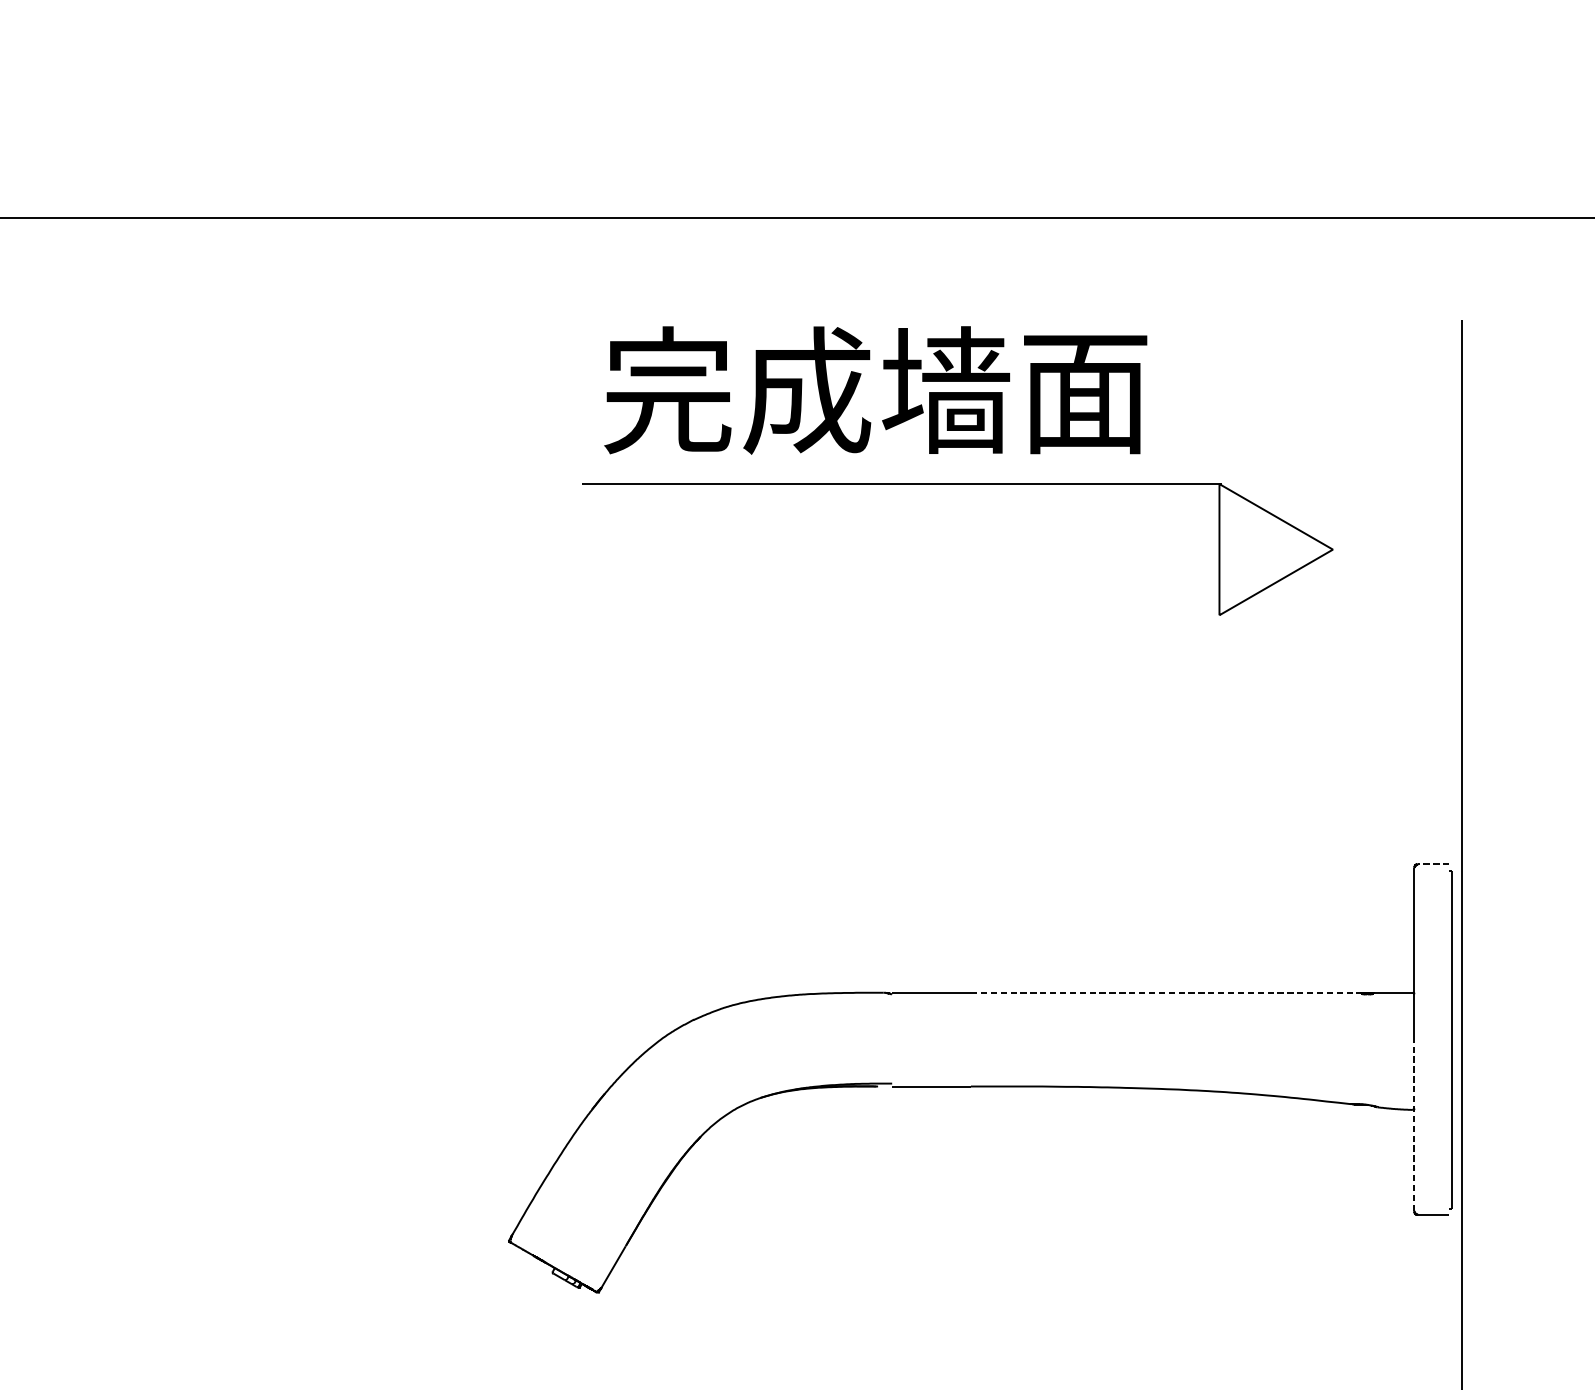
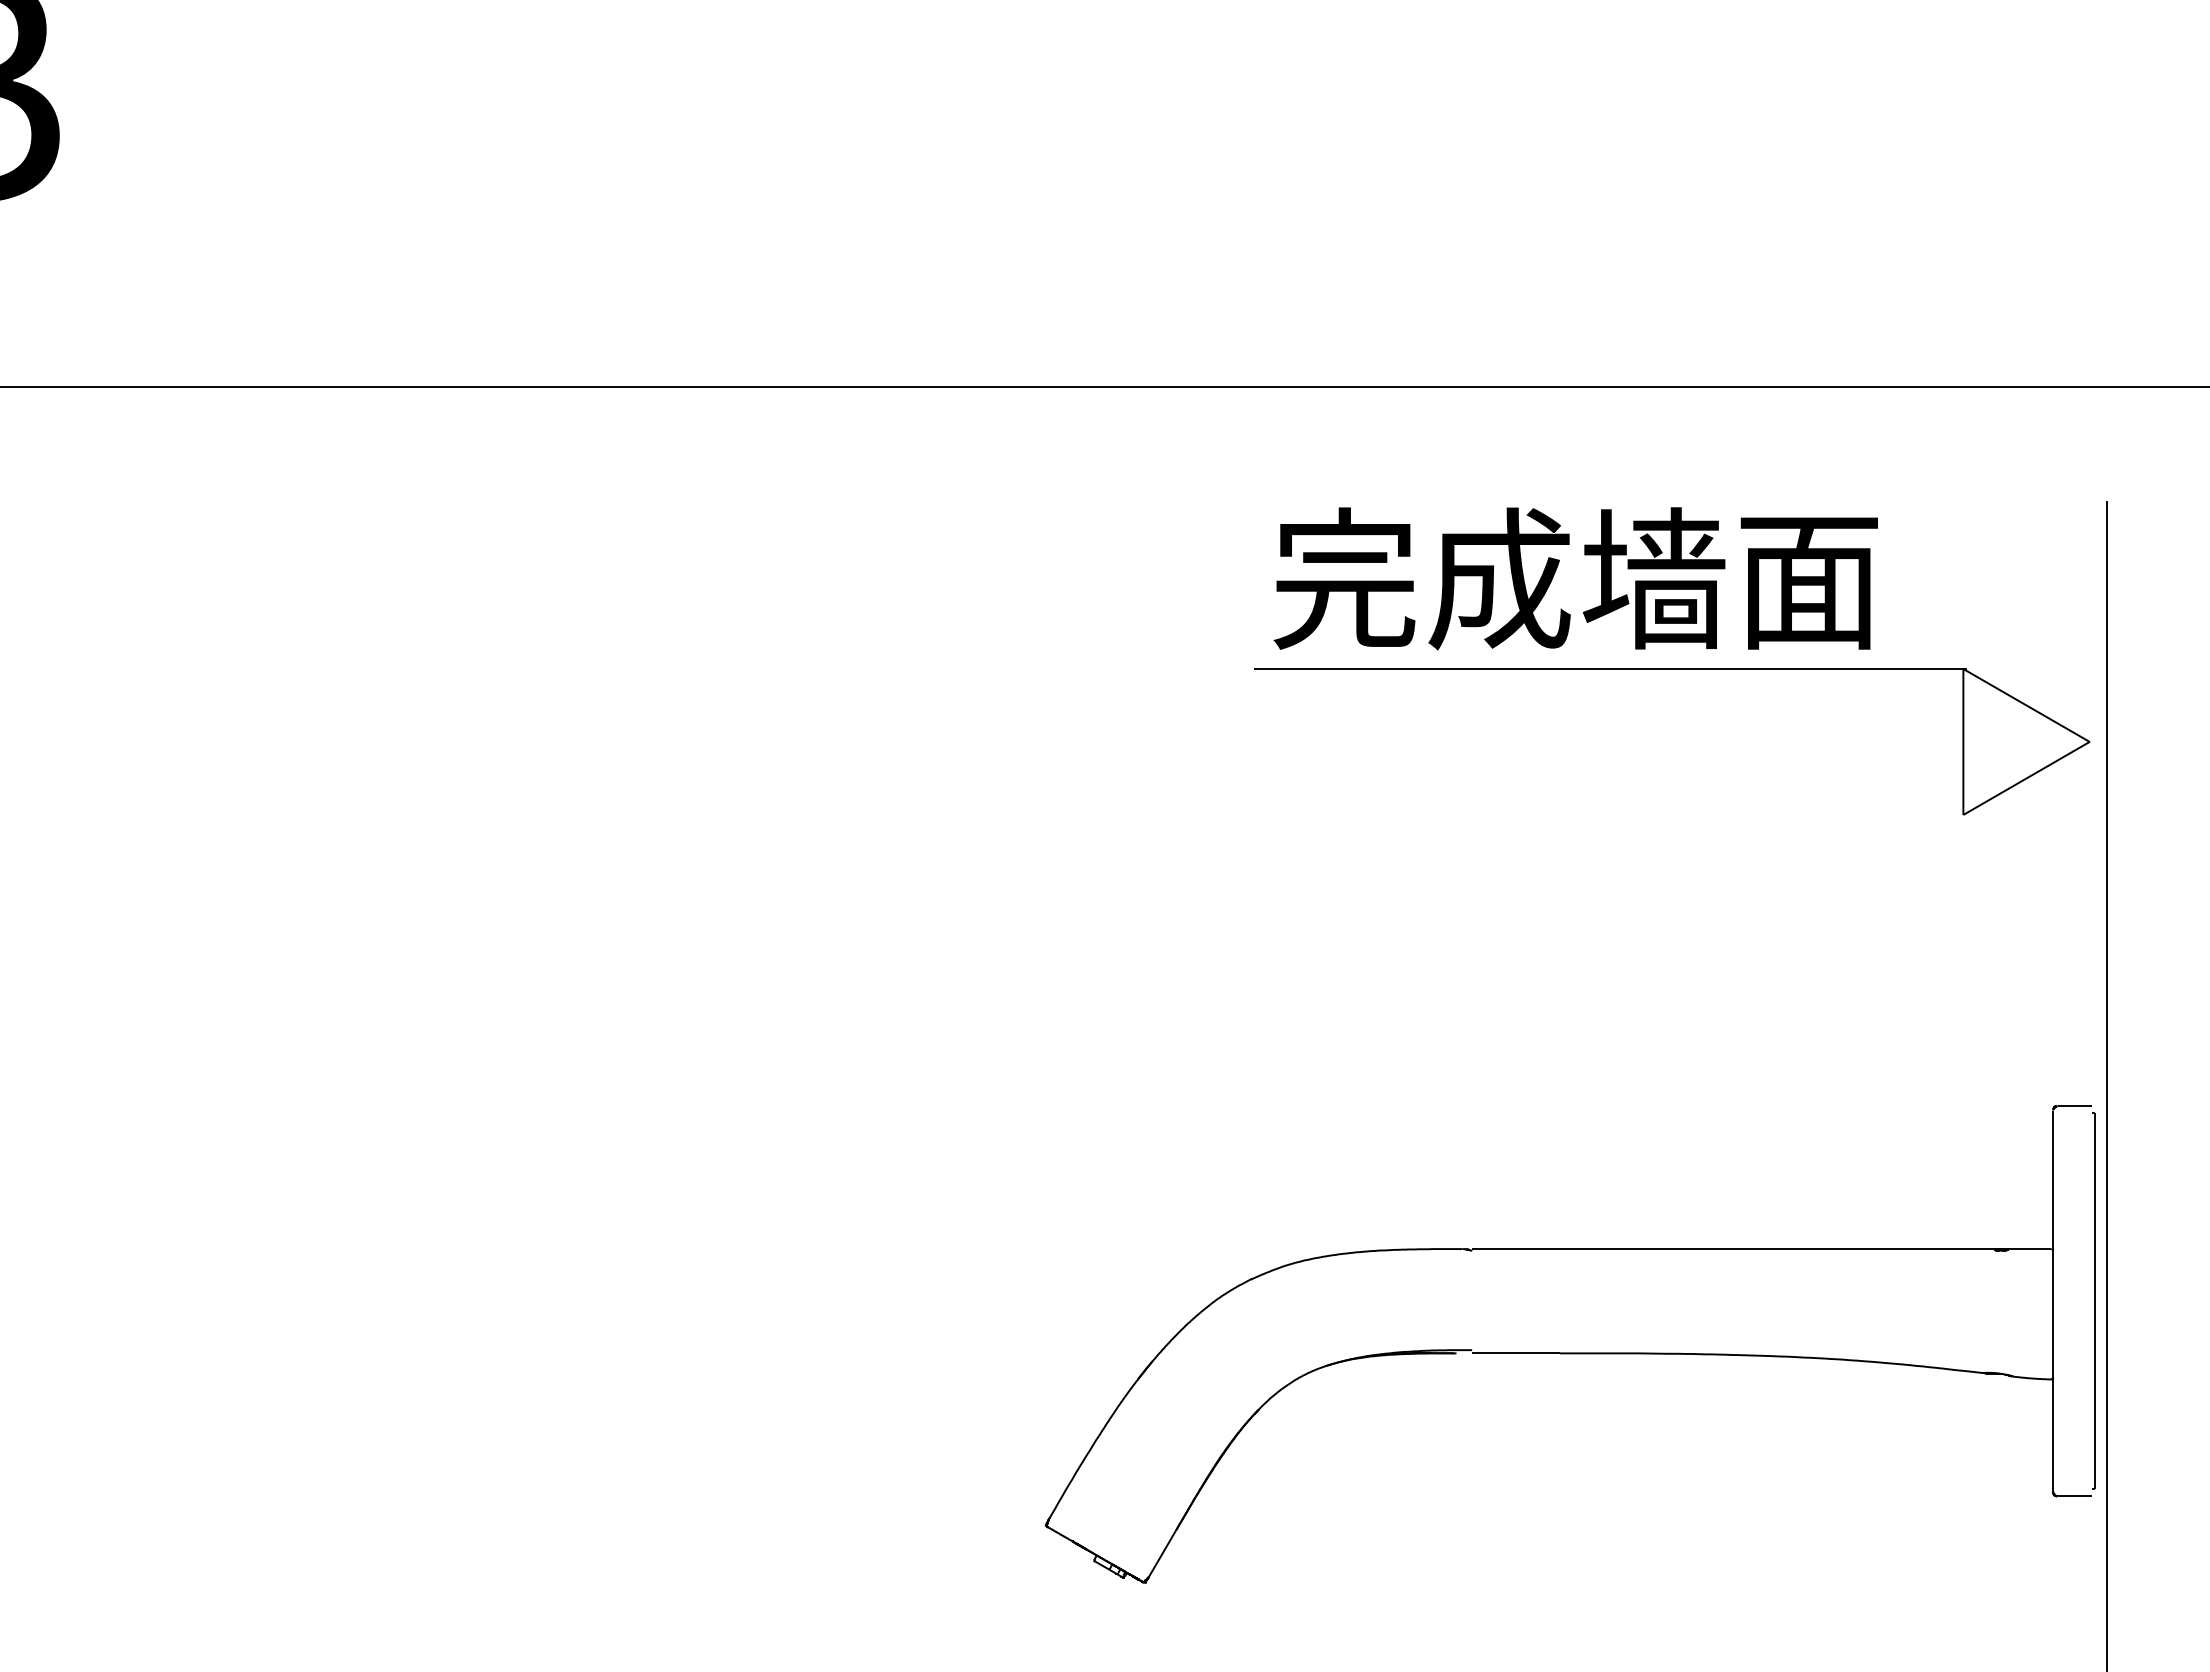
text: (875, 390) -> (1575, 578), moved
part: (958, 484) -> (1672, 669), moved
line: (1433, 864) -> (2074, 1106), dashed -> solid
line: (1165, 993) -> (1776, 1249), dashed -> solid
line: (1414, 1125) -> (2053, 1396), dashed -> solid

